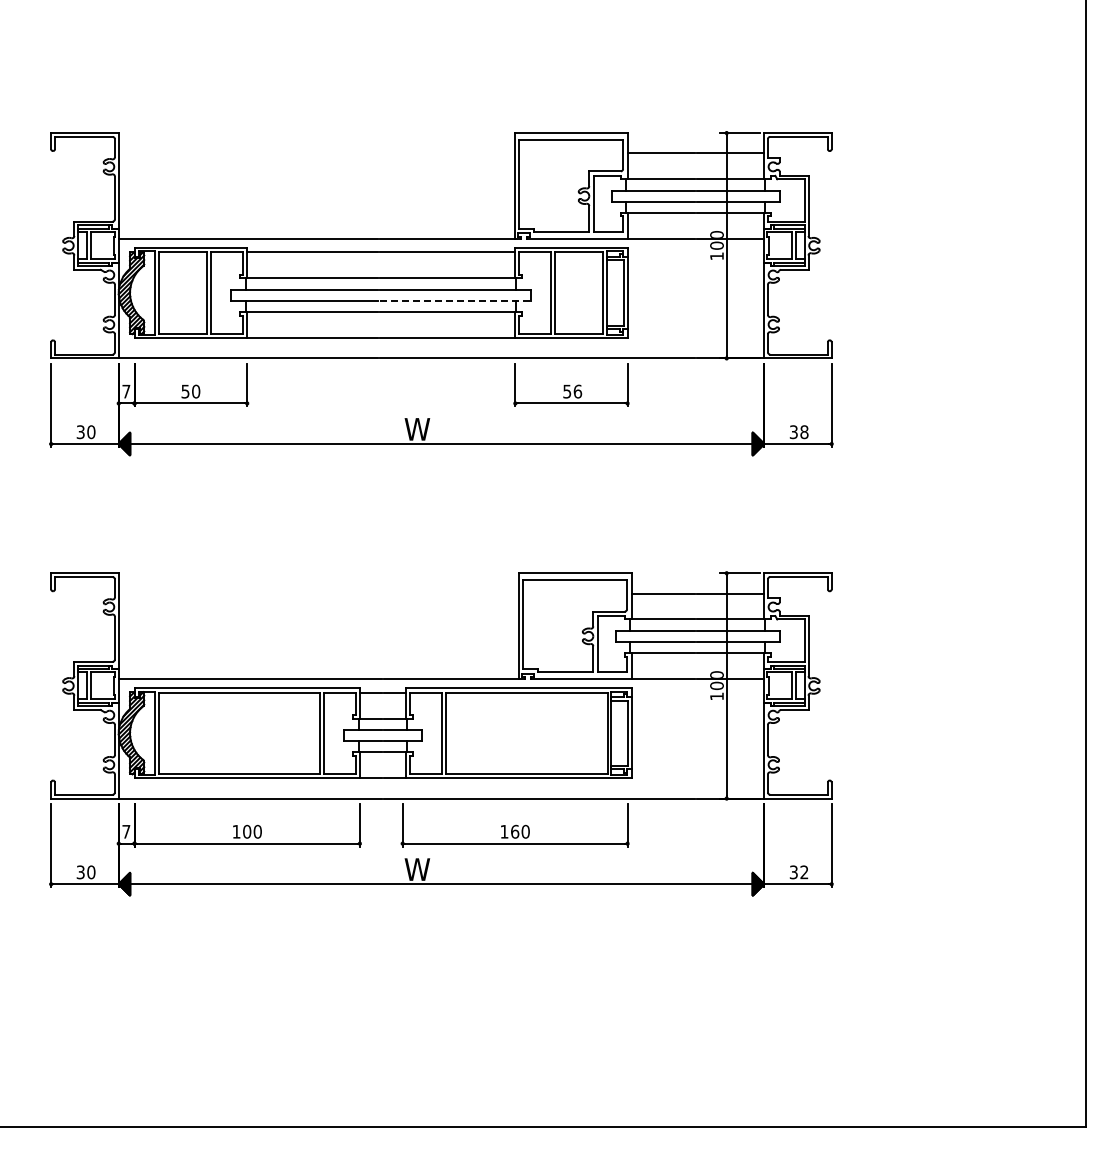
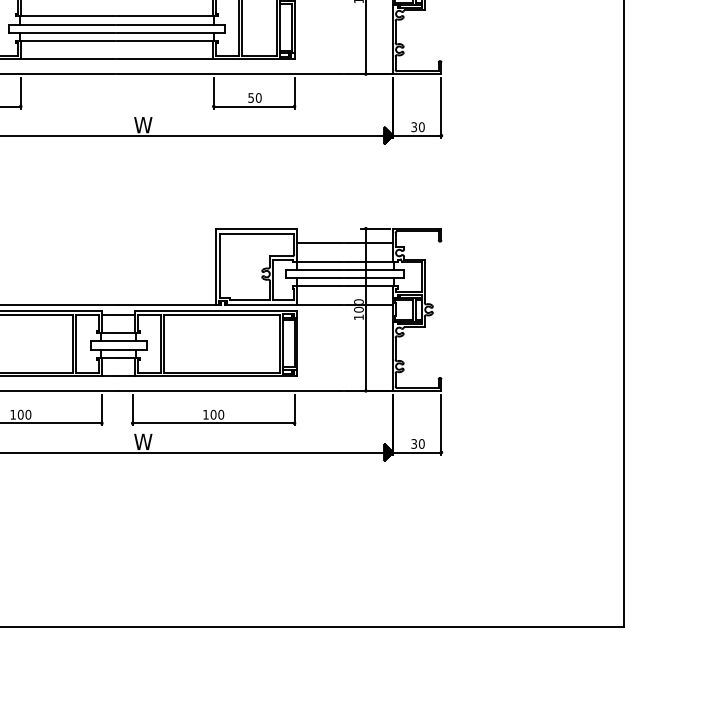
line: (455, 300) -> (170, 32), dashed -> solid
text: (578, 391) -> (259, 97), 56 -> 50
text: (804, 431) -> (421, 126), 38 -> 30
text: (515, 831) -> (213, 414), 160 -> 100
text: (804, 872) -> (421, 444), 32 -> 30

